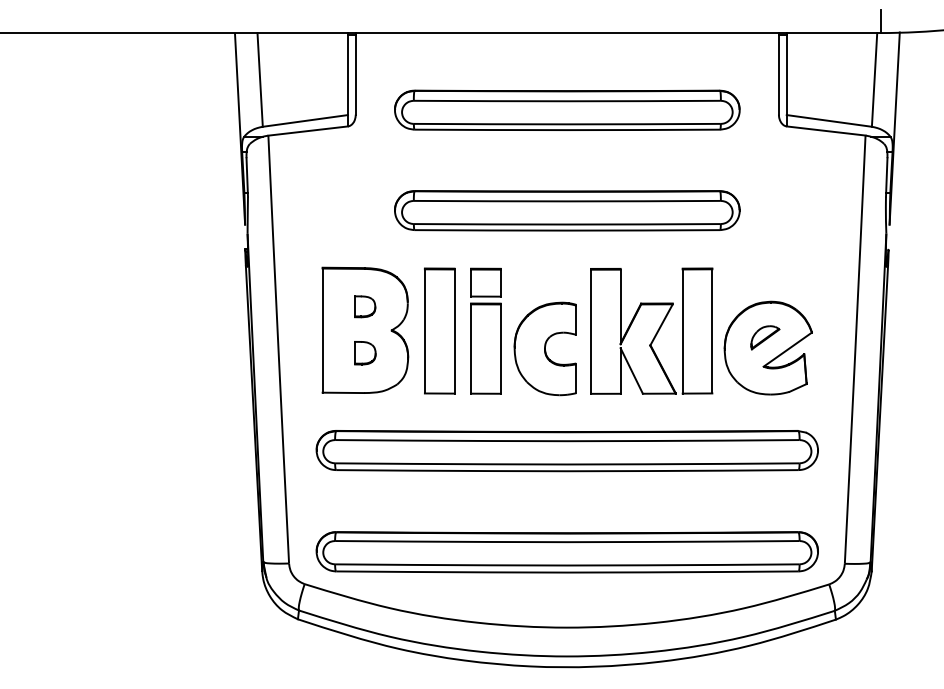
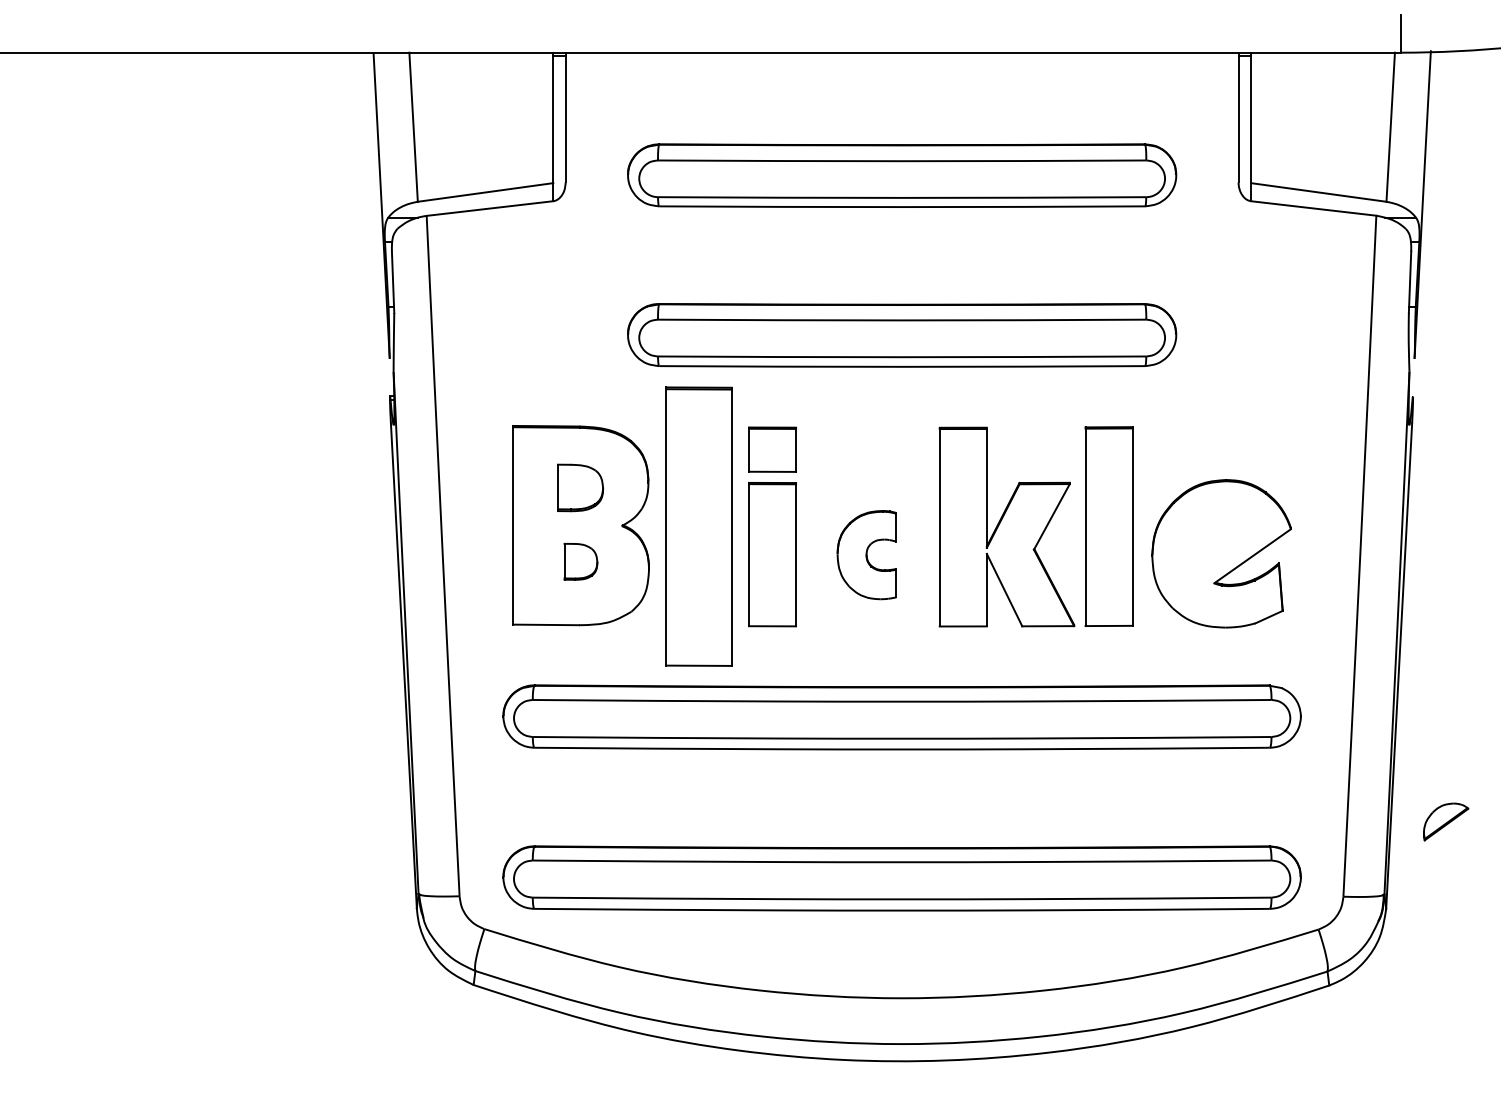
part: (365, 306) -> (581, 487), size x1.4
part: (439, 330) -> (698, 525), size x1.4
part: (765, 337) -> (1446, 821), moved
part: (544, 348) -> (865, 554), size x0.6

